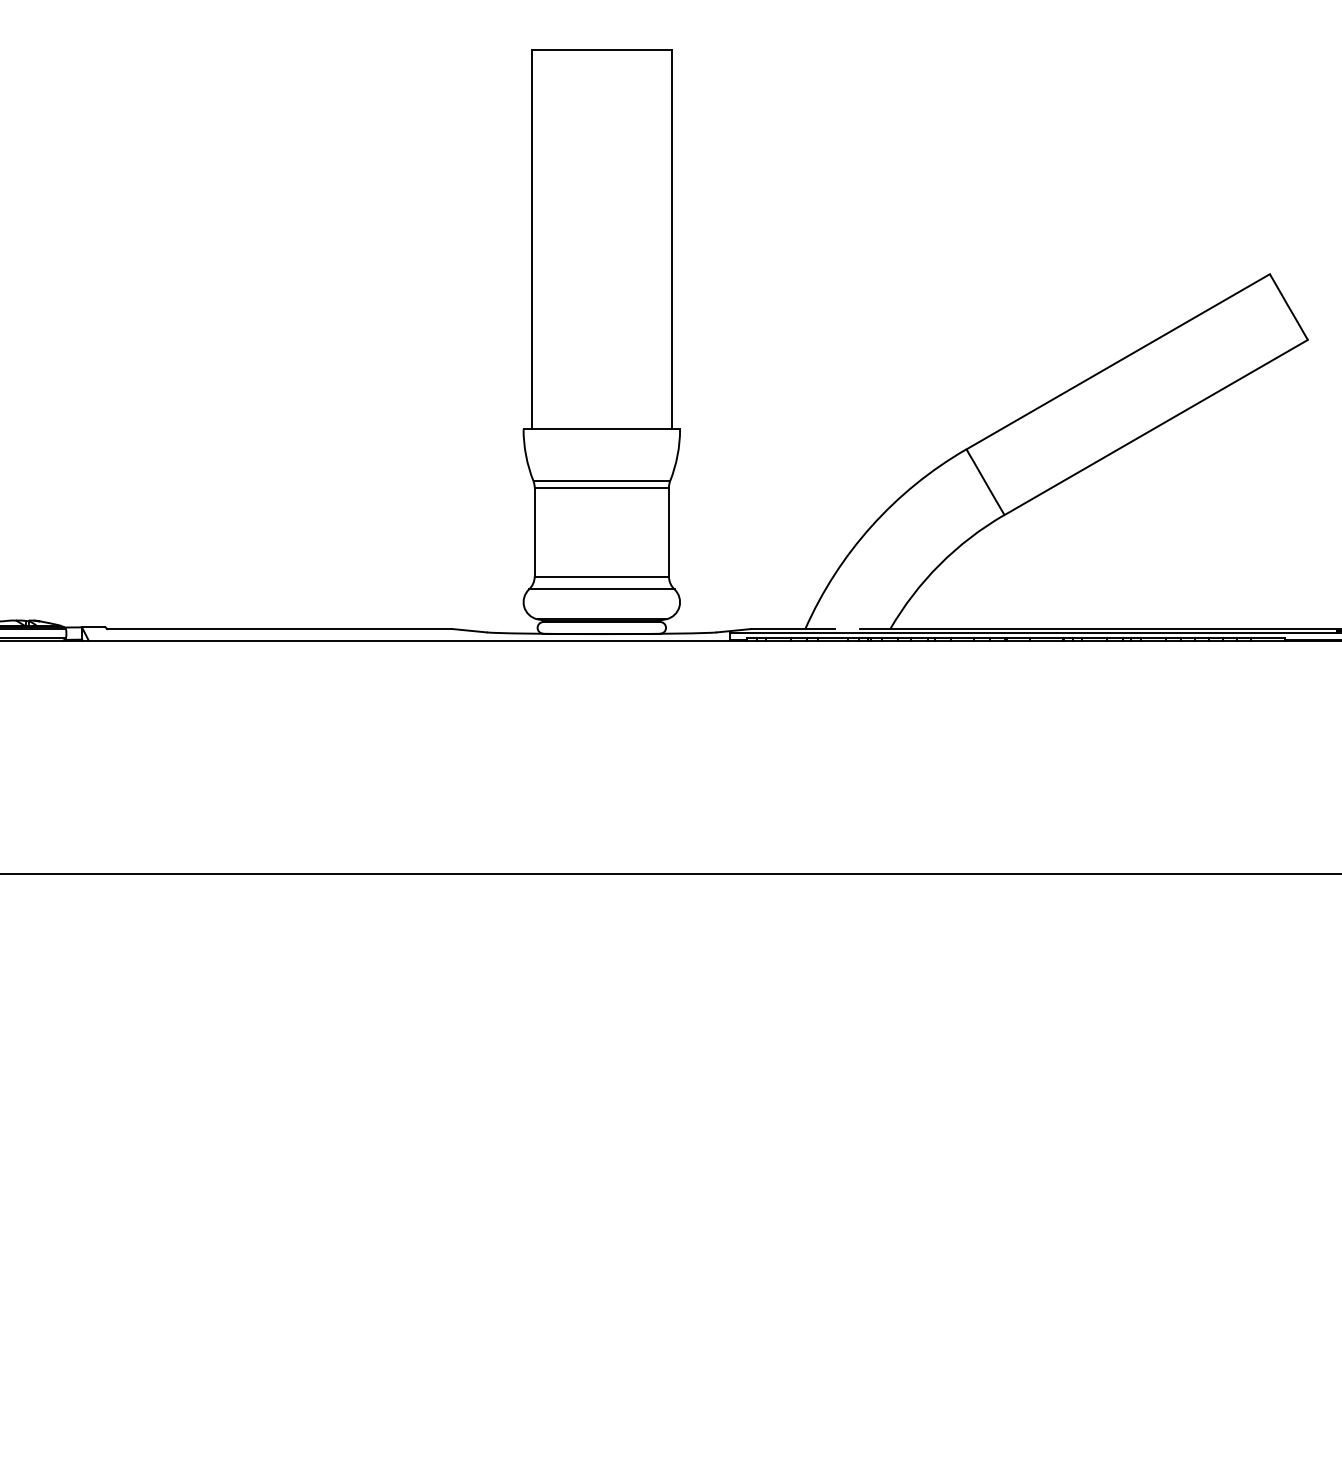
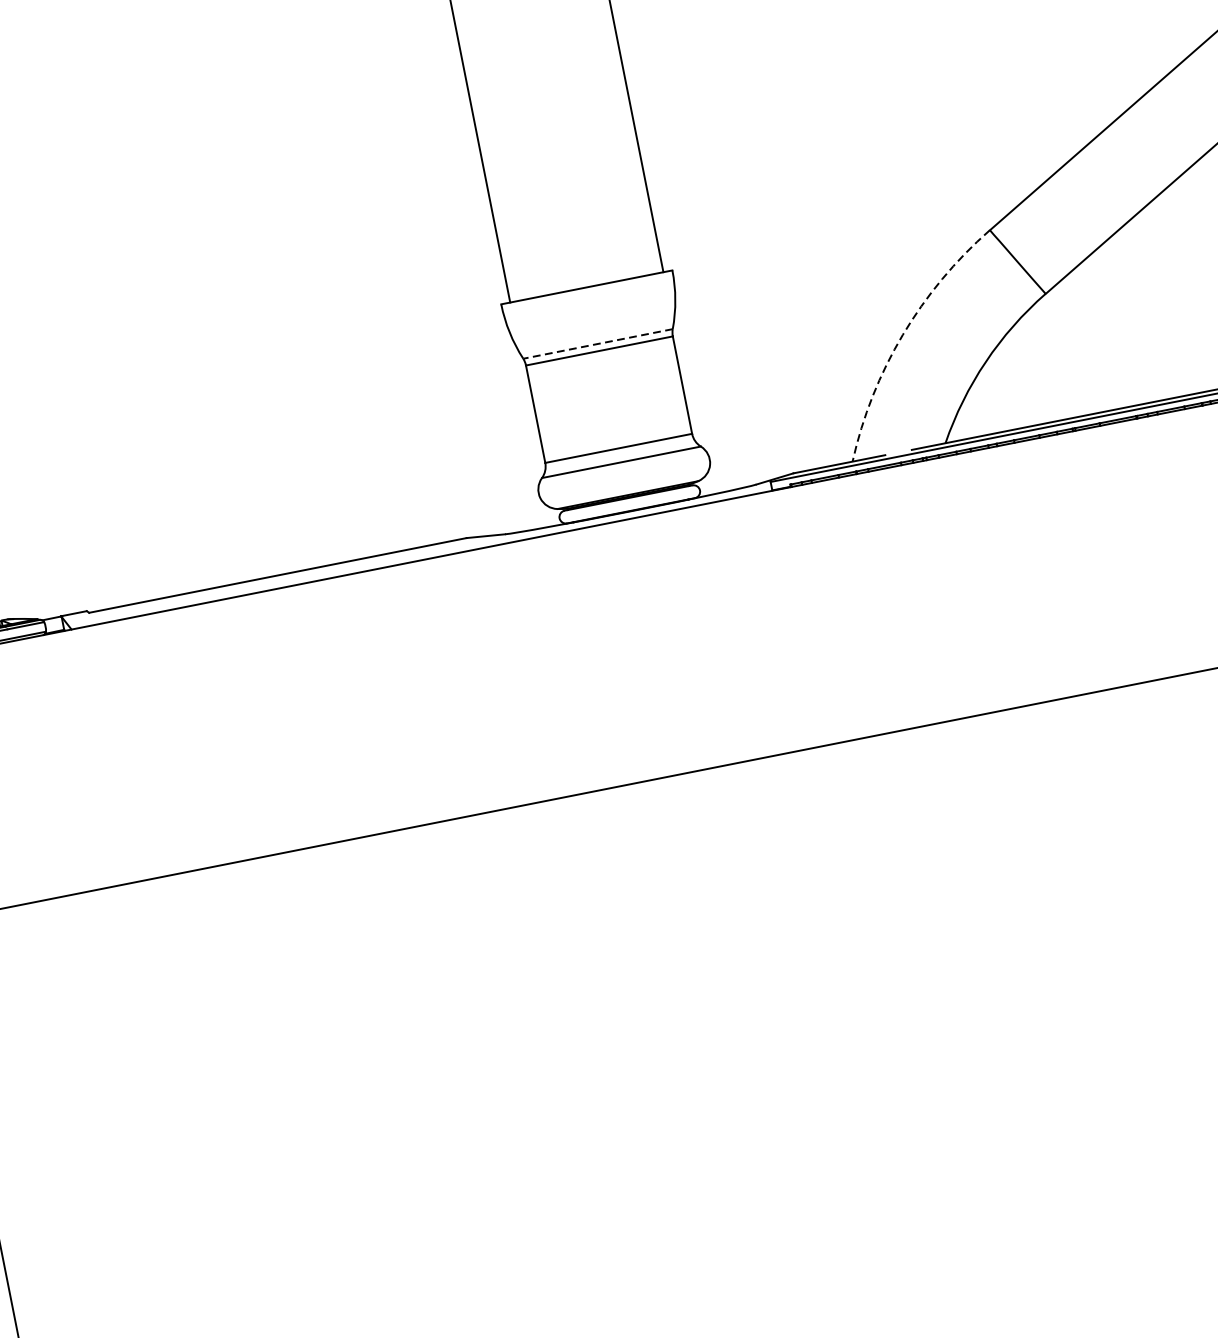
line: (601, 481) -> (597, 344), solid -> dashed
arc: (871, 526) -> (902, 335), solid -> dashed

